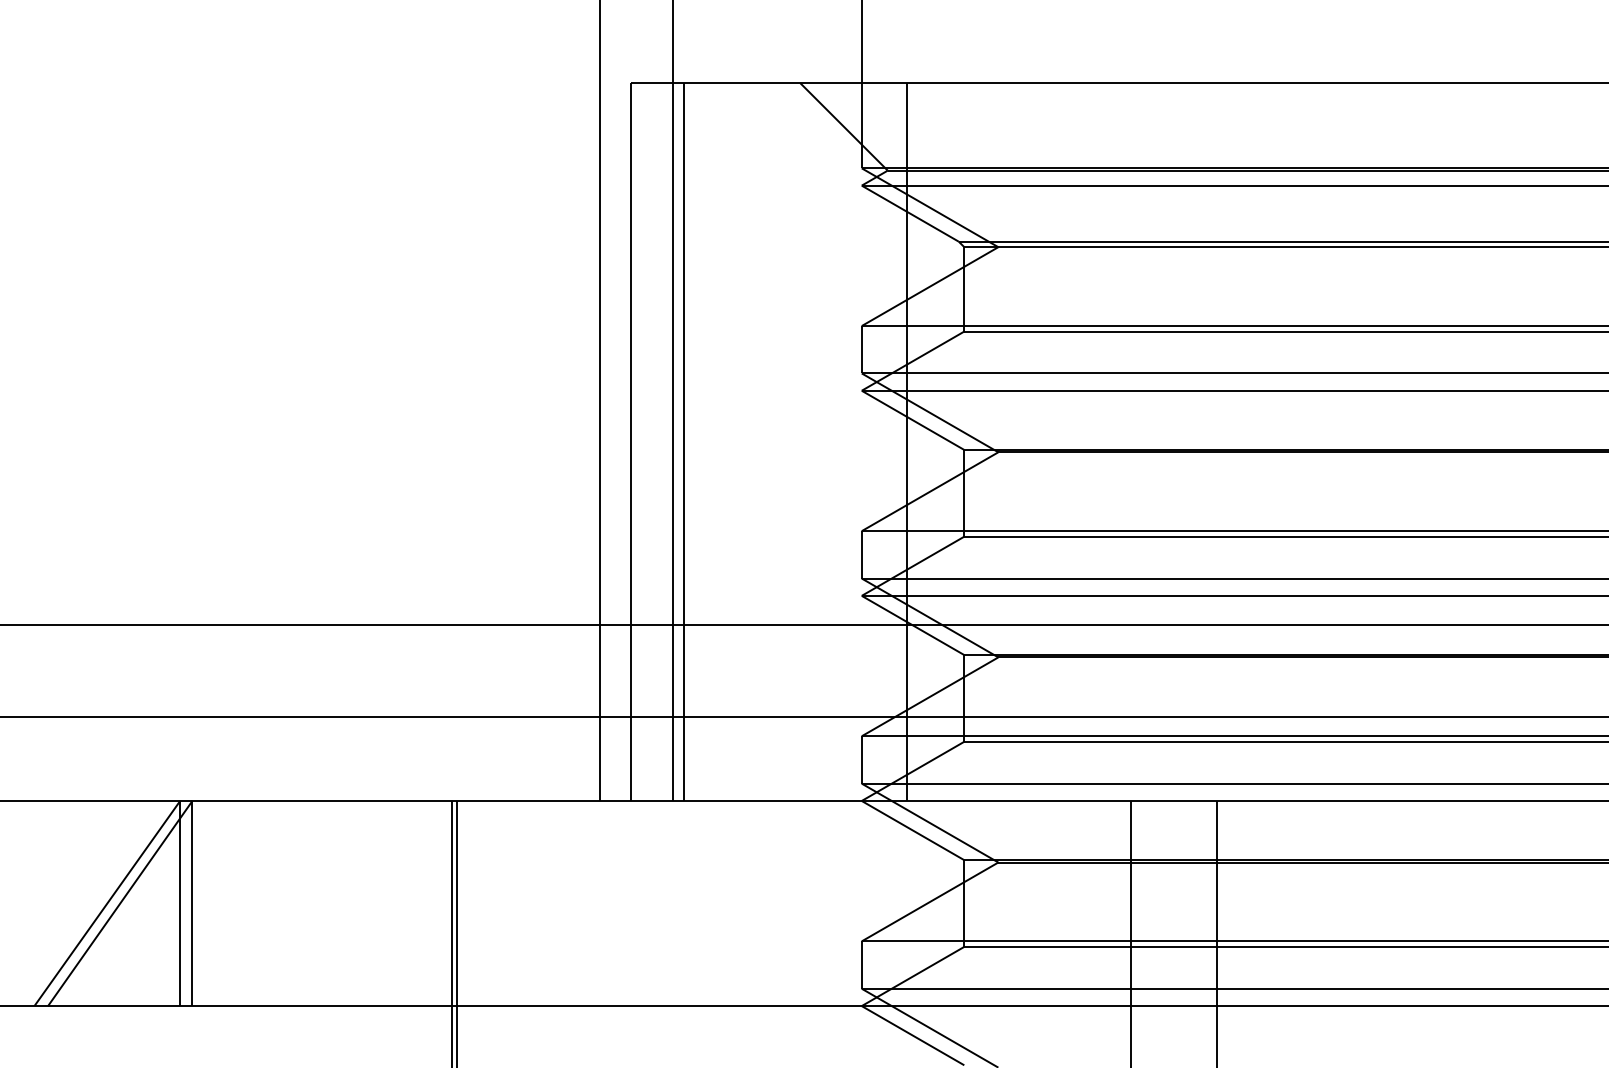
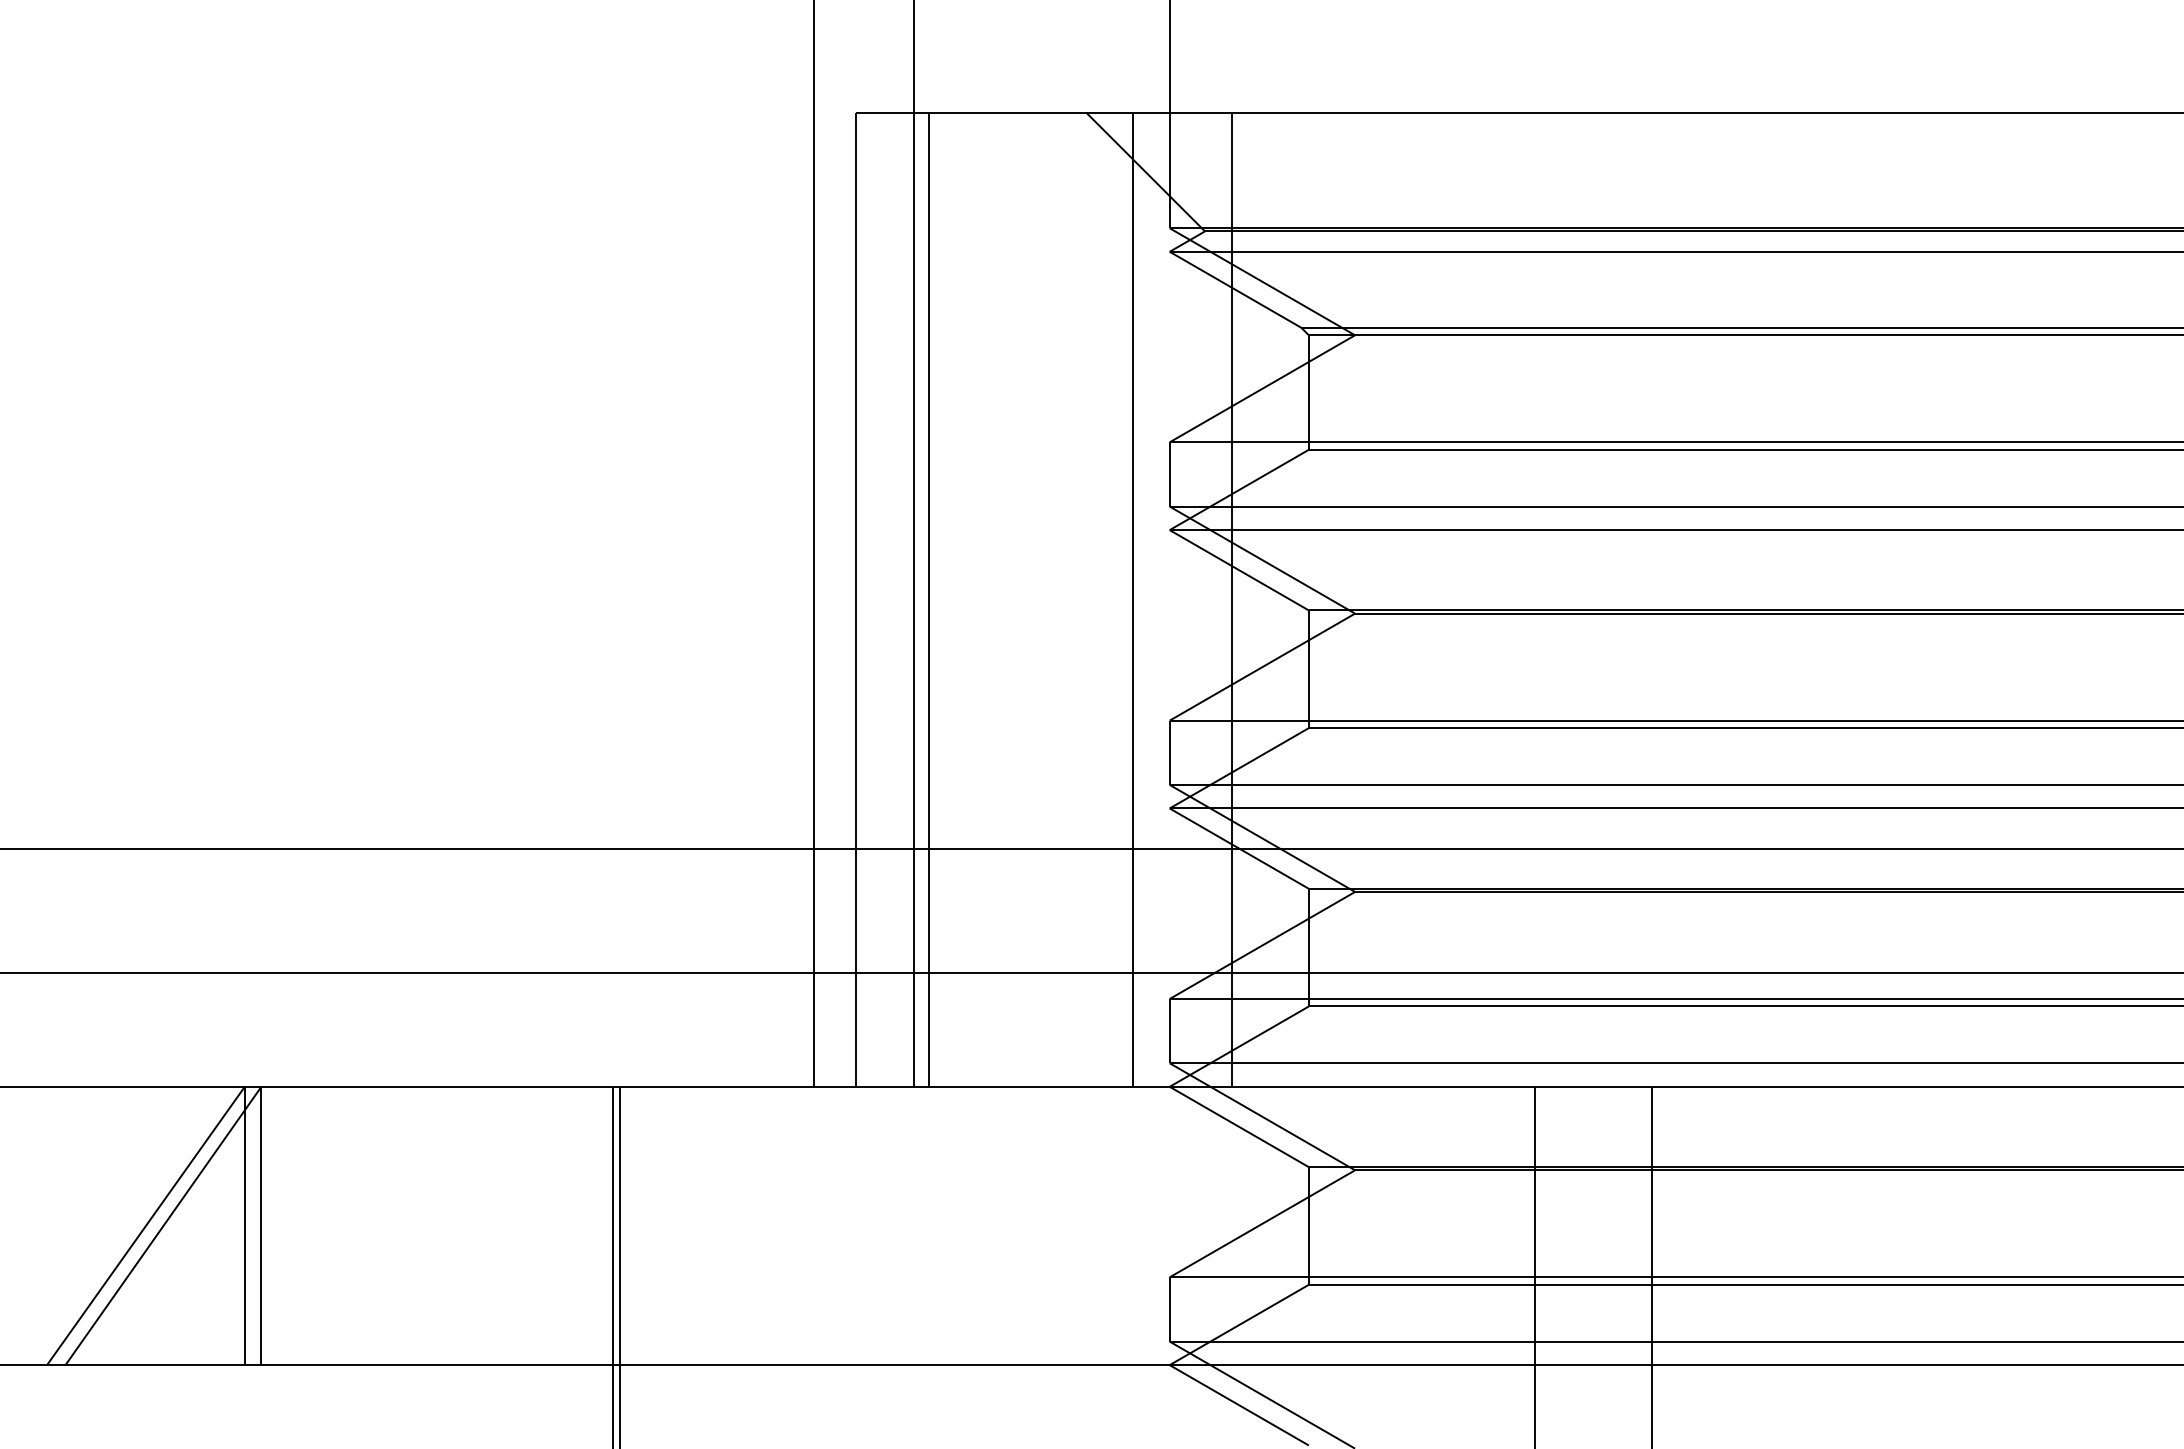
line: (834, 441) -> (1132, 599), added

